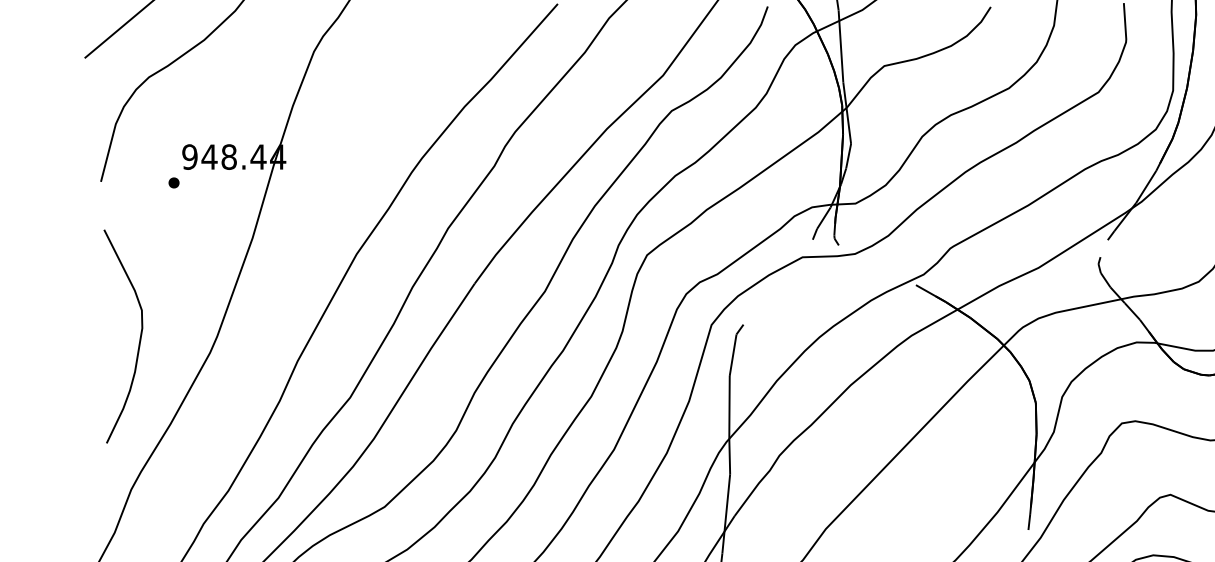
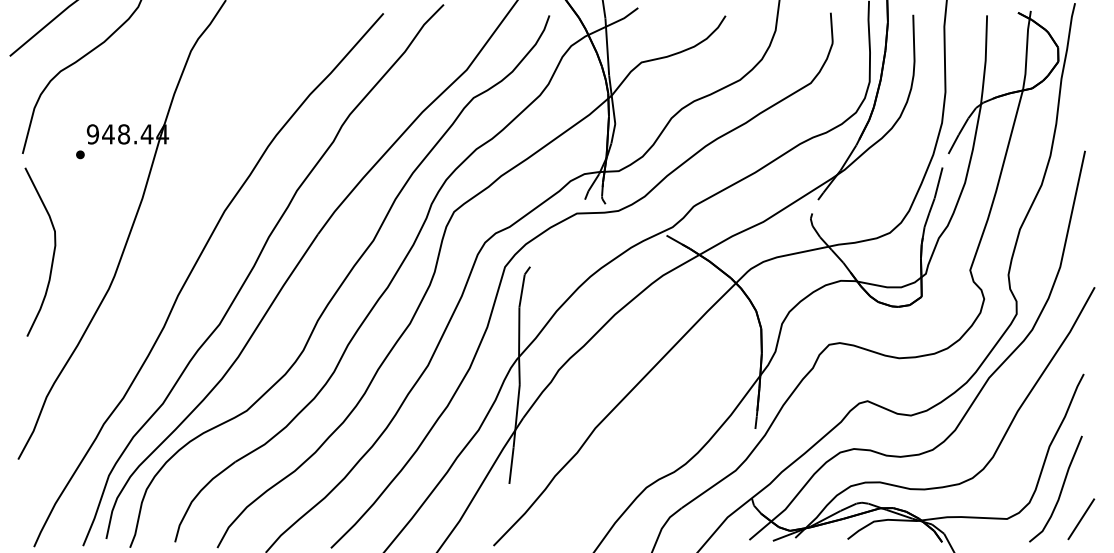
curve: (138, 340) -> (52, 255), moved

